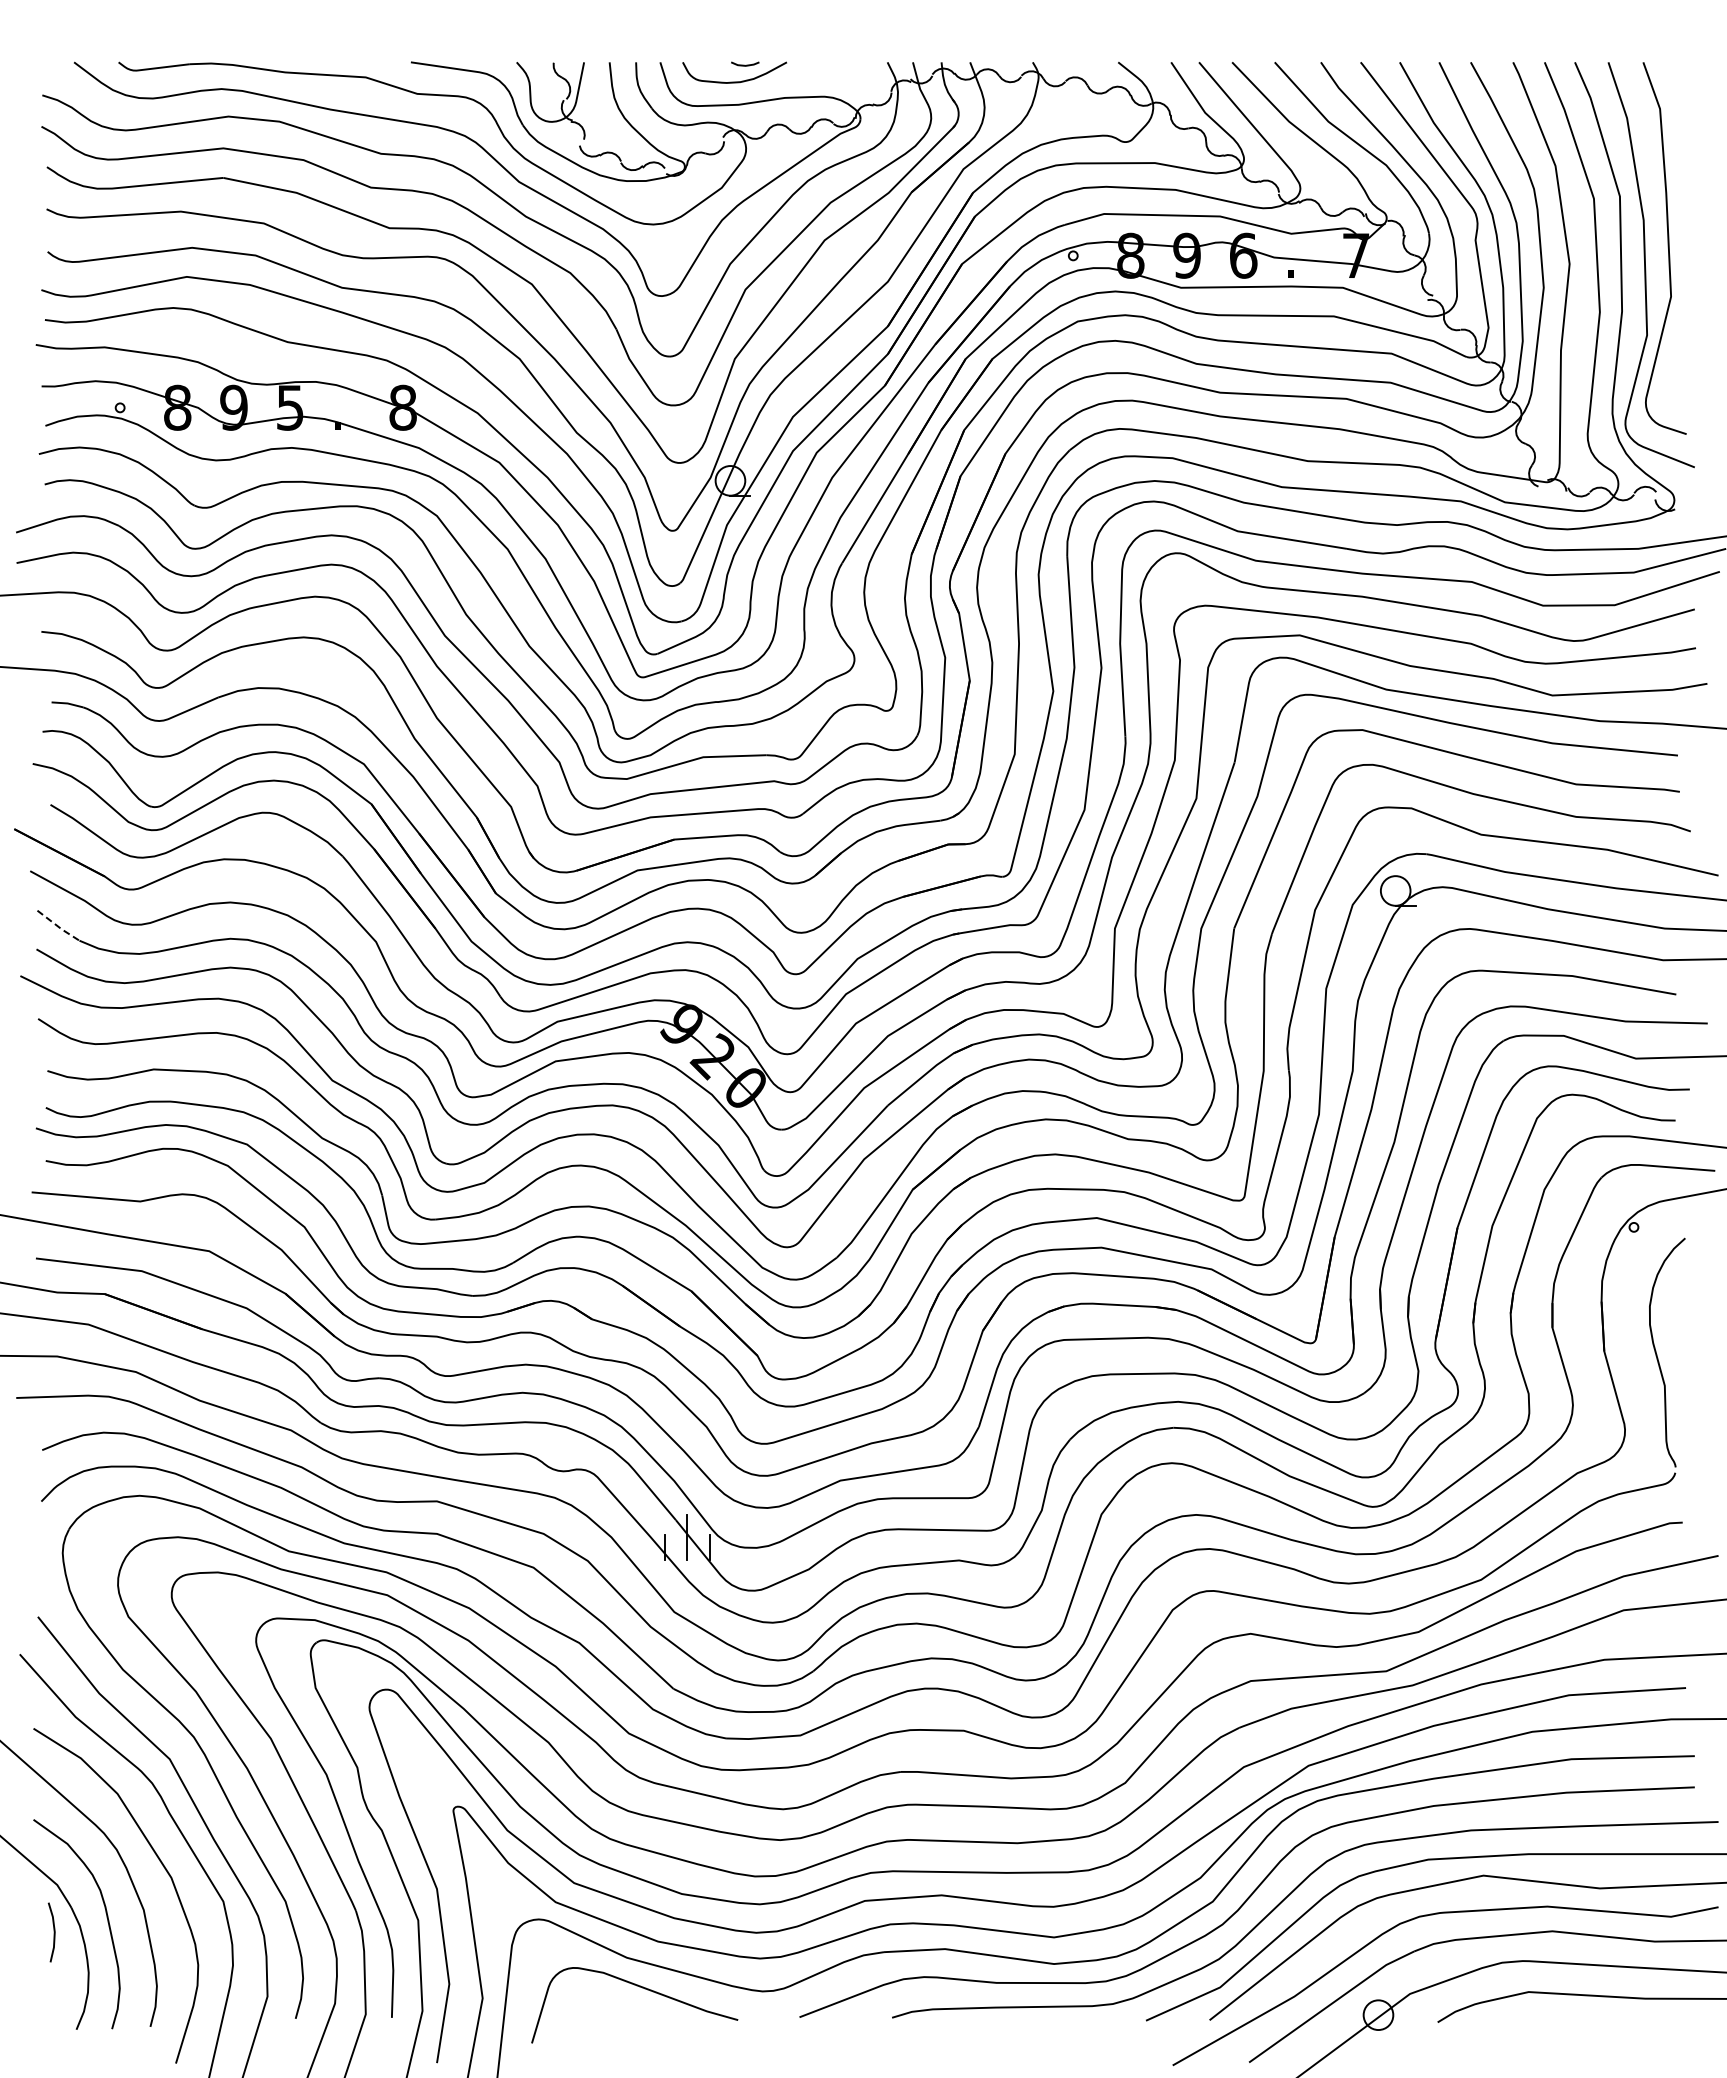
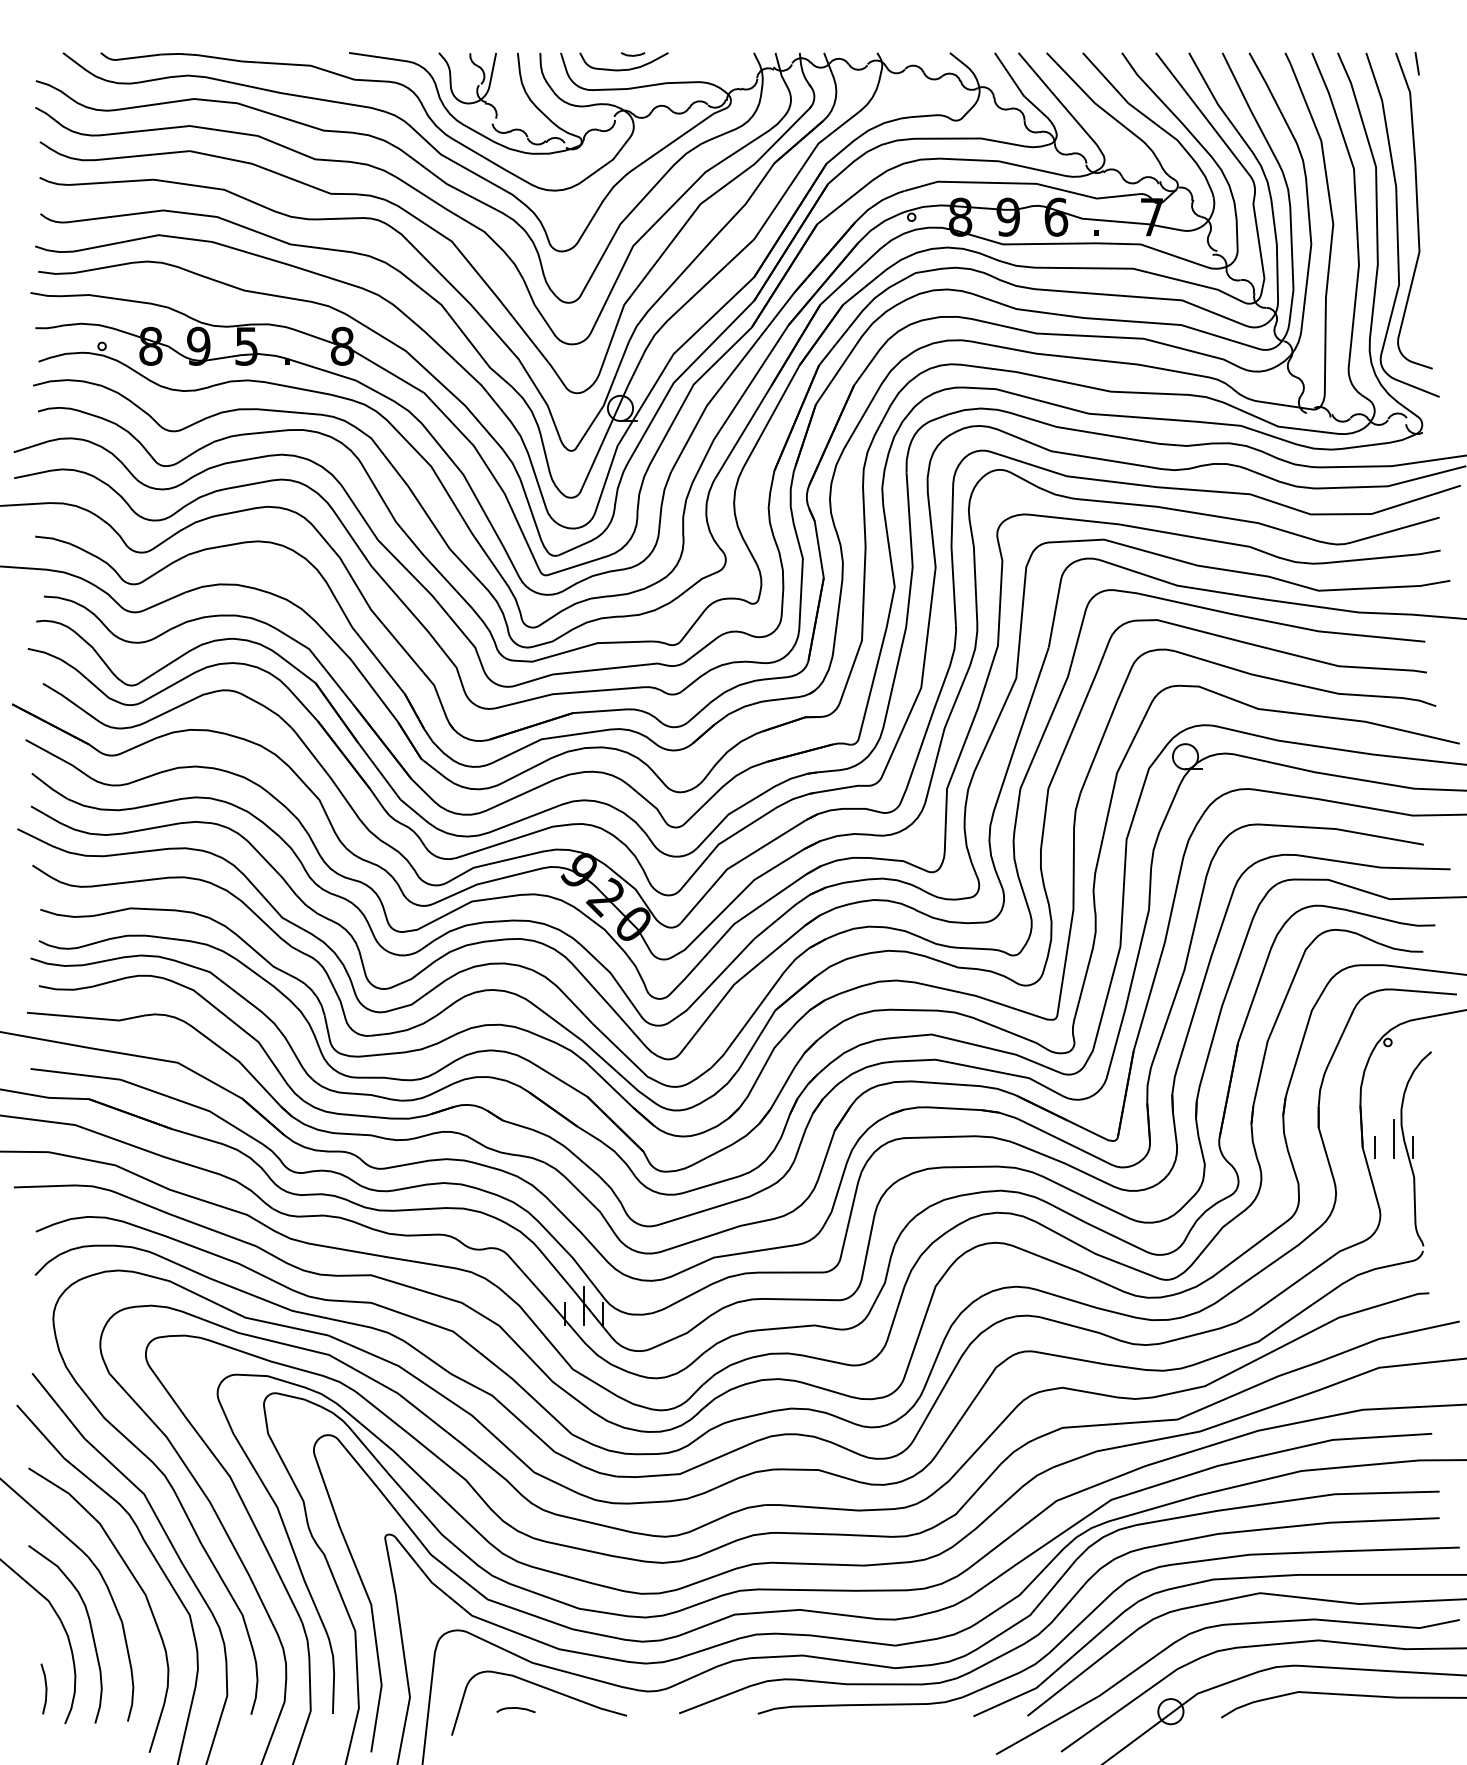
line: (1668, 74) -> (1417, 63), added
line: (58, 927) -> (49, 787), dashed -> solid
line: (1641, 1340) -> (1394, 1138), added
line: (1619, 1350) -> (1375, 1147), added
line: (1663, 1350) -> (1413, 1147), added
line: (53, 1932) -> (45, 1689), moved
curve: (607, 2011) -> (516, 1708), added

